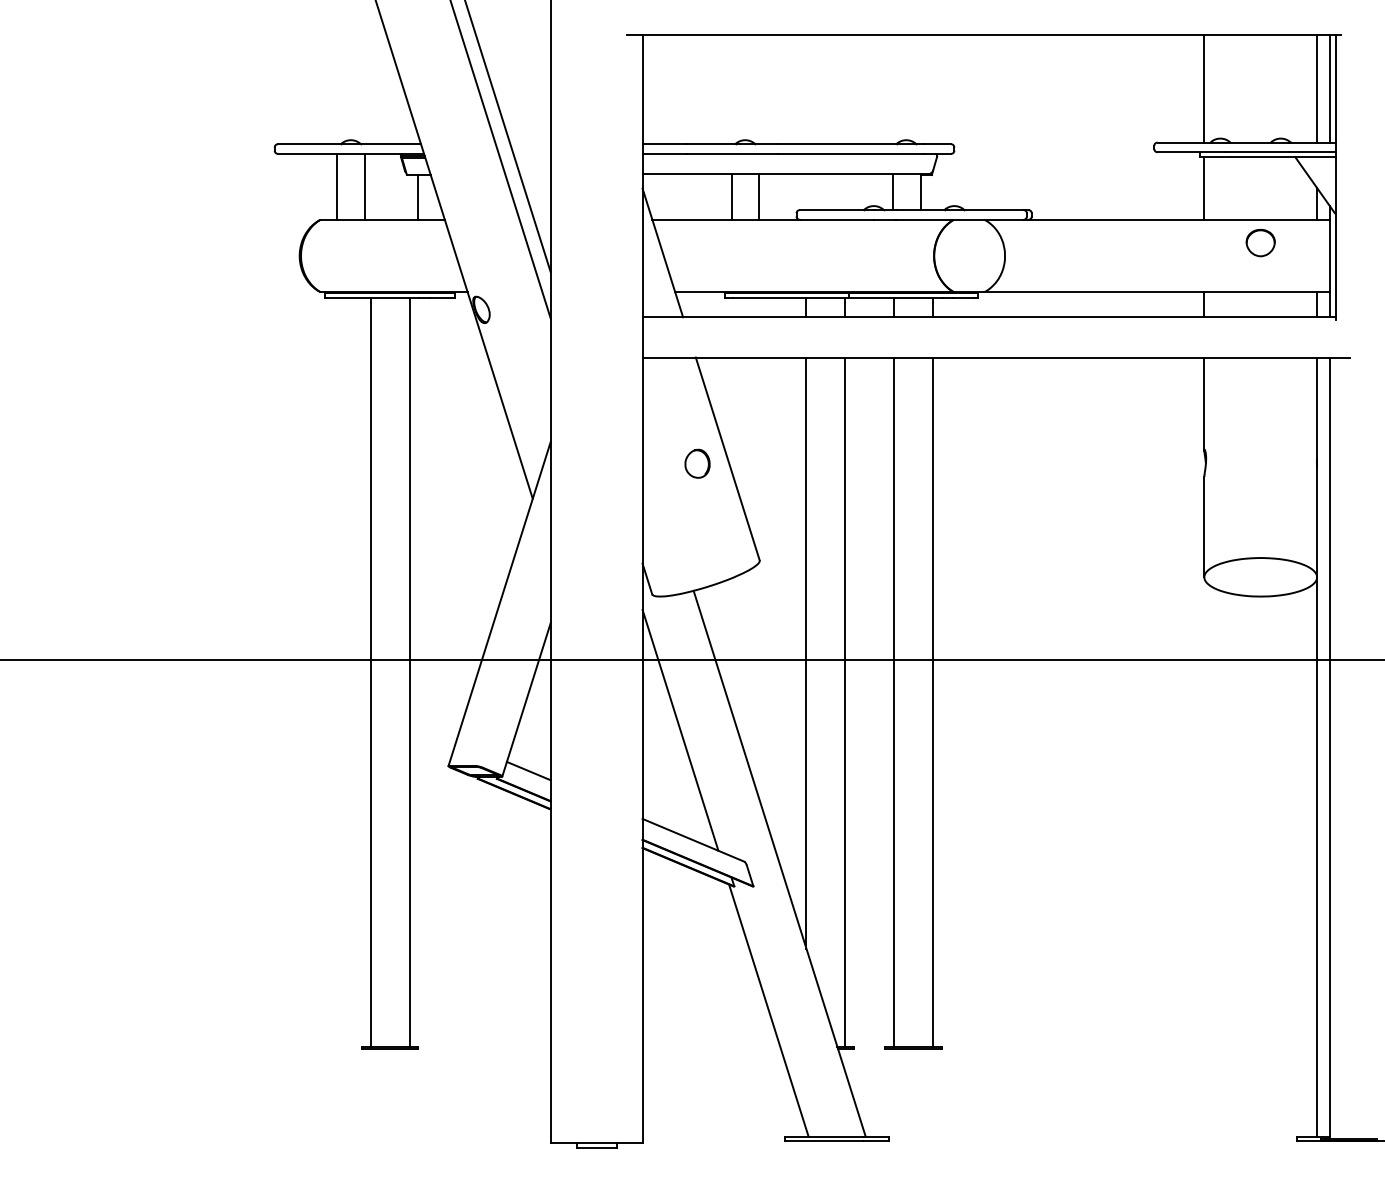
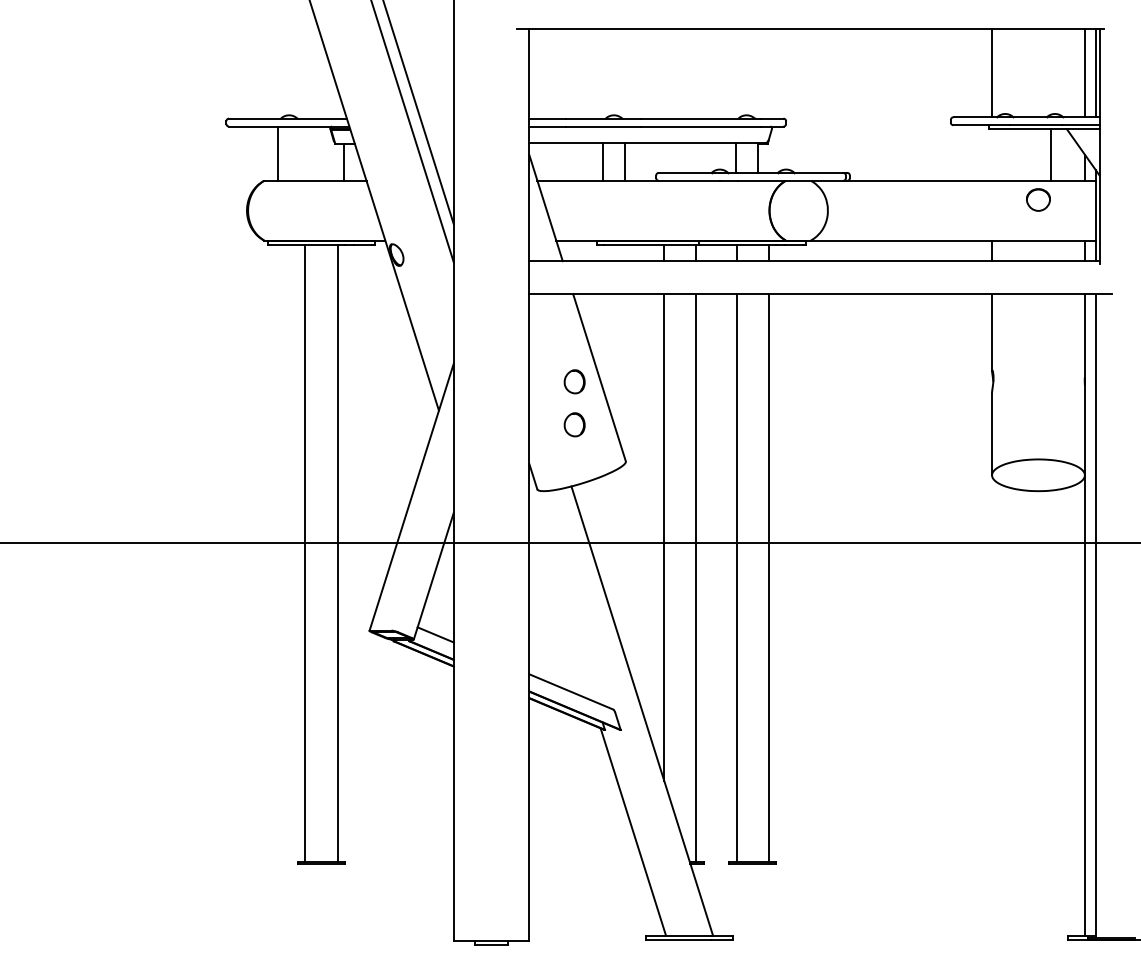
line: (364, 186) -> (300, 153), removed
line: (1204, 187) -> (1051, 154), moved
part: (697, 515) -> (574, 424), added
line: (680, 730) -> (560, 601), removed

